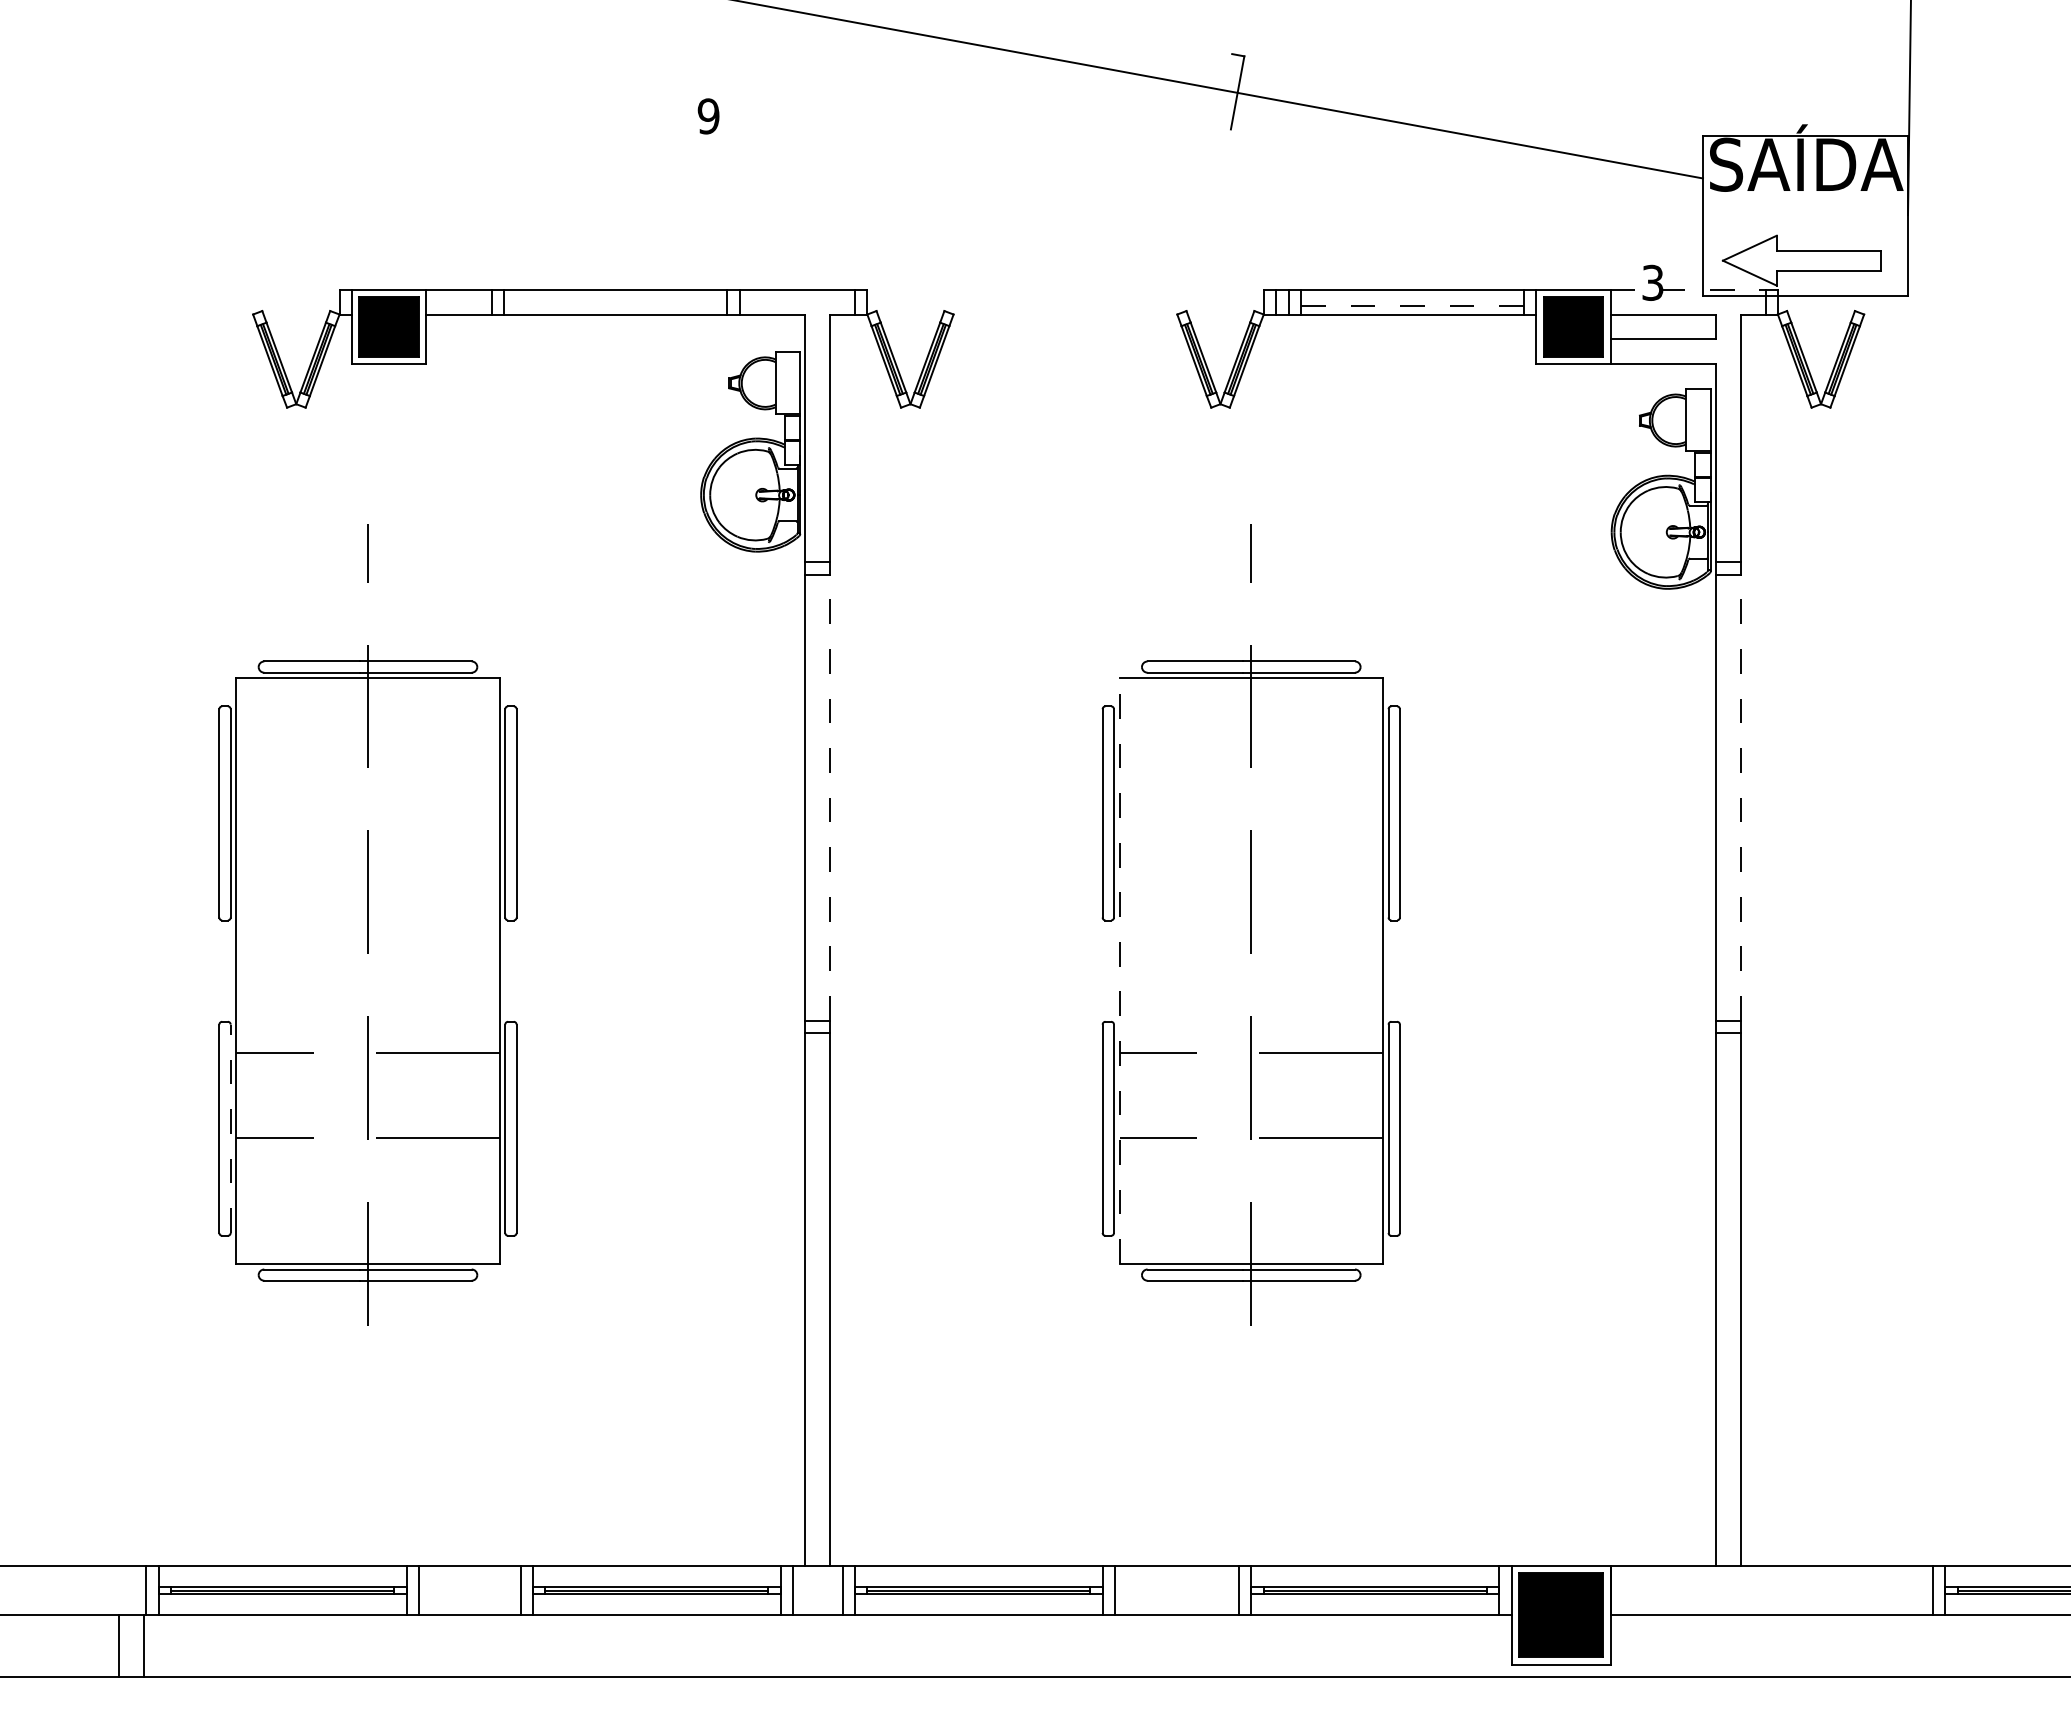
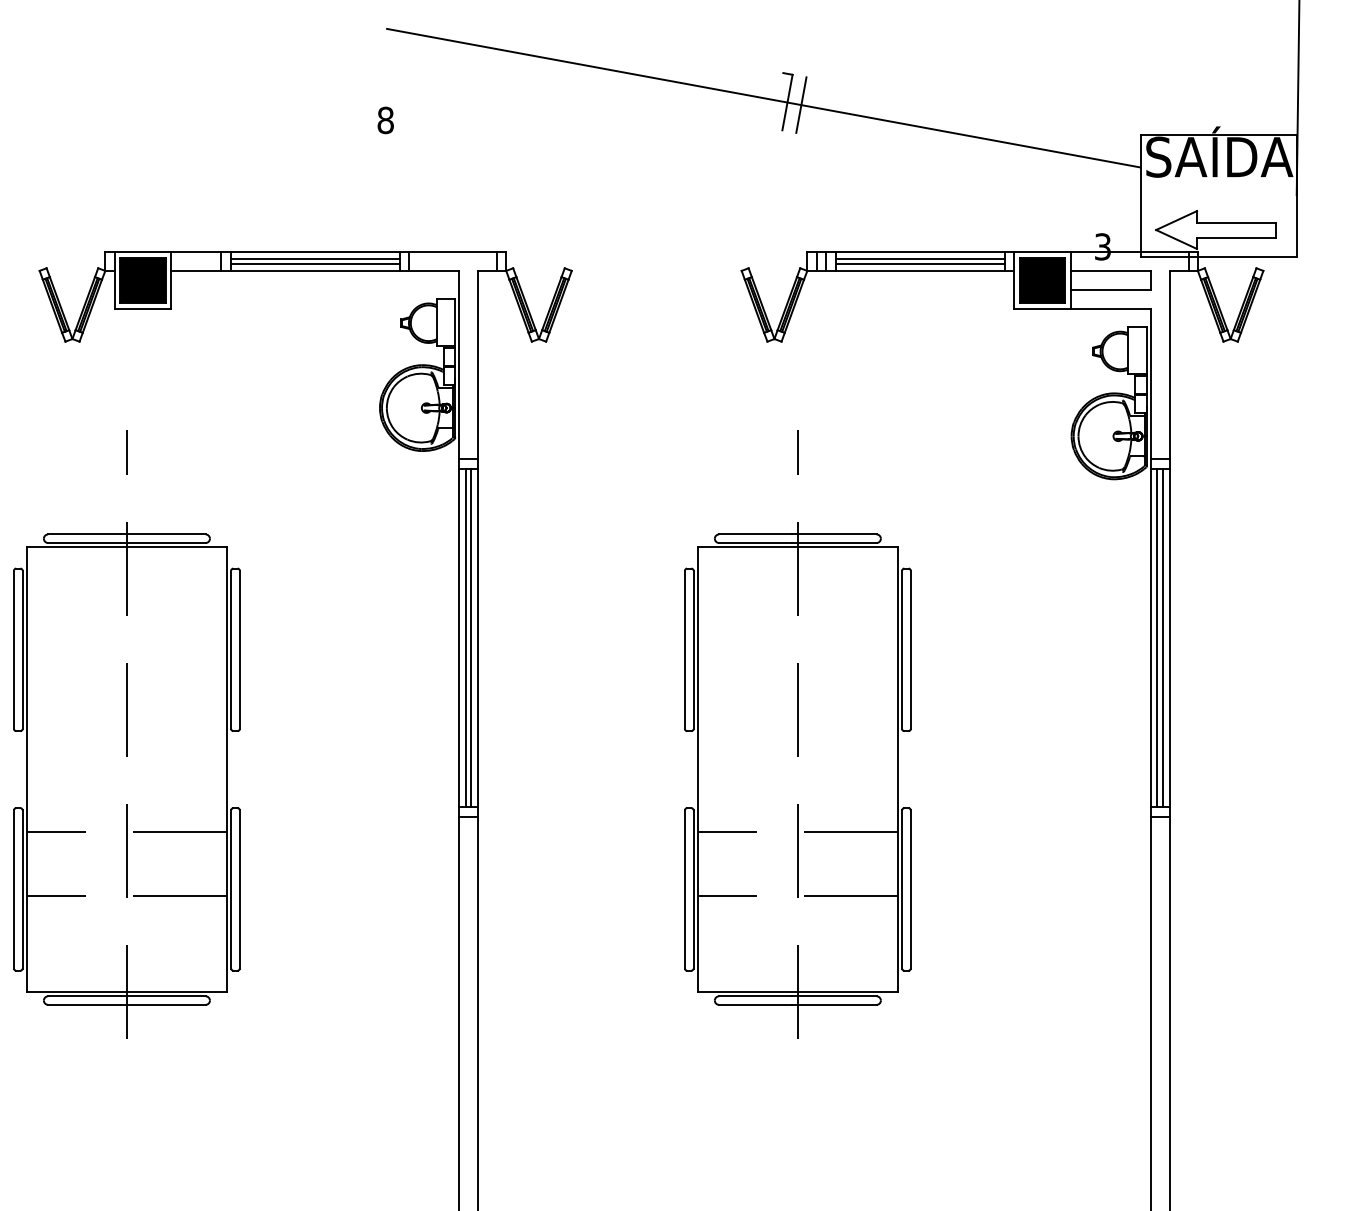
line: (1255, 95) -> (801, 104), added
text: (708, 116) -> (385, 120), 9 -> 8
line: (1688, 289) -> (1129, 251), dashed -> solid
line: (615, 298) -> (314, 258), added
line: (1411, 298) -> (919, 258), added
line: (615, 305) -> (314, 264), added
line: (1411, 305) -> (919, 264), dashed -> solid
line: (814, 797) -> (466, 637), added
line: (821, 797) -> (471, 637), added
line: (830, 797) -> (478, 637), dashed -> solid
line: (1724, 797) -> (1157, 637), added
line: (1732, 797) -> (1163, 637), added
line: (1740, 797) -> (1169, 637), dashed -> solid
line: (1119, 971) -> (697, 769), dashed -> solid
line: (230, 1128) -> (22, 889), dashed -> solid

